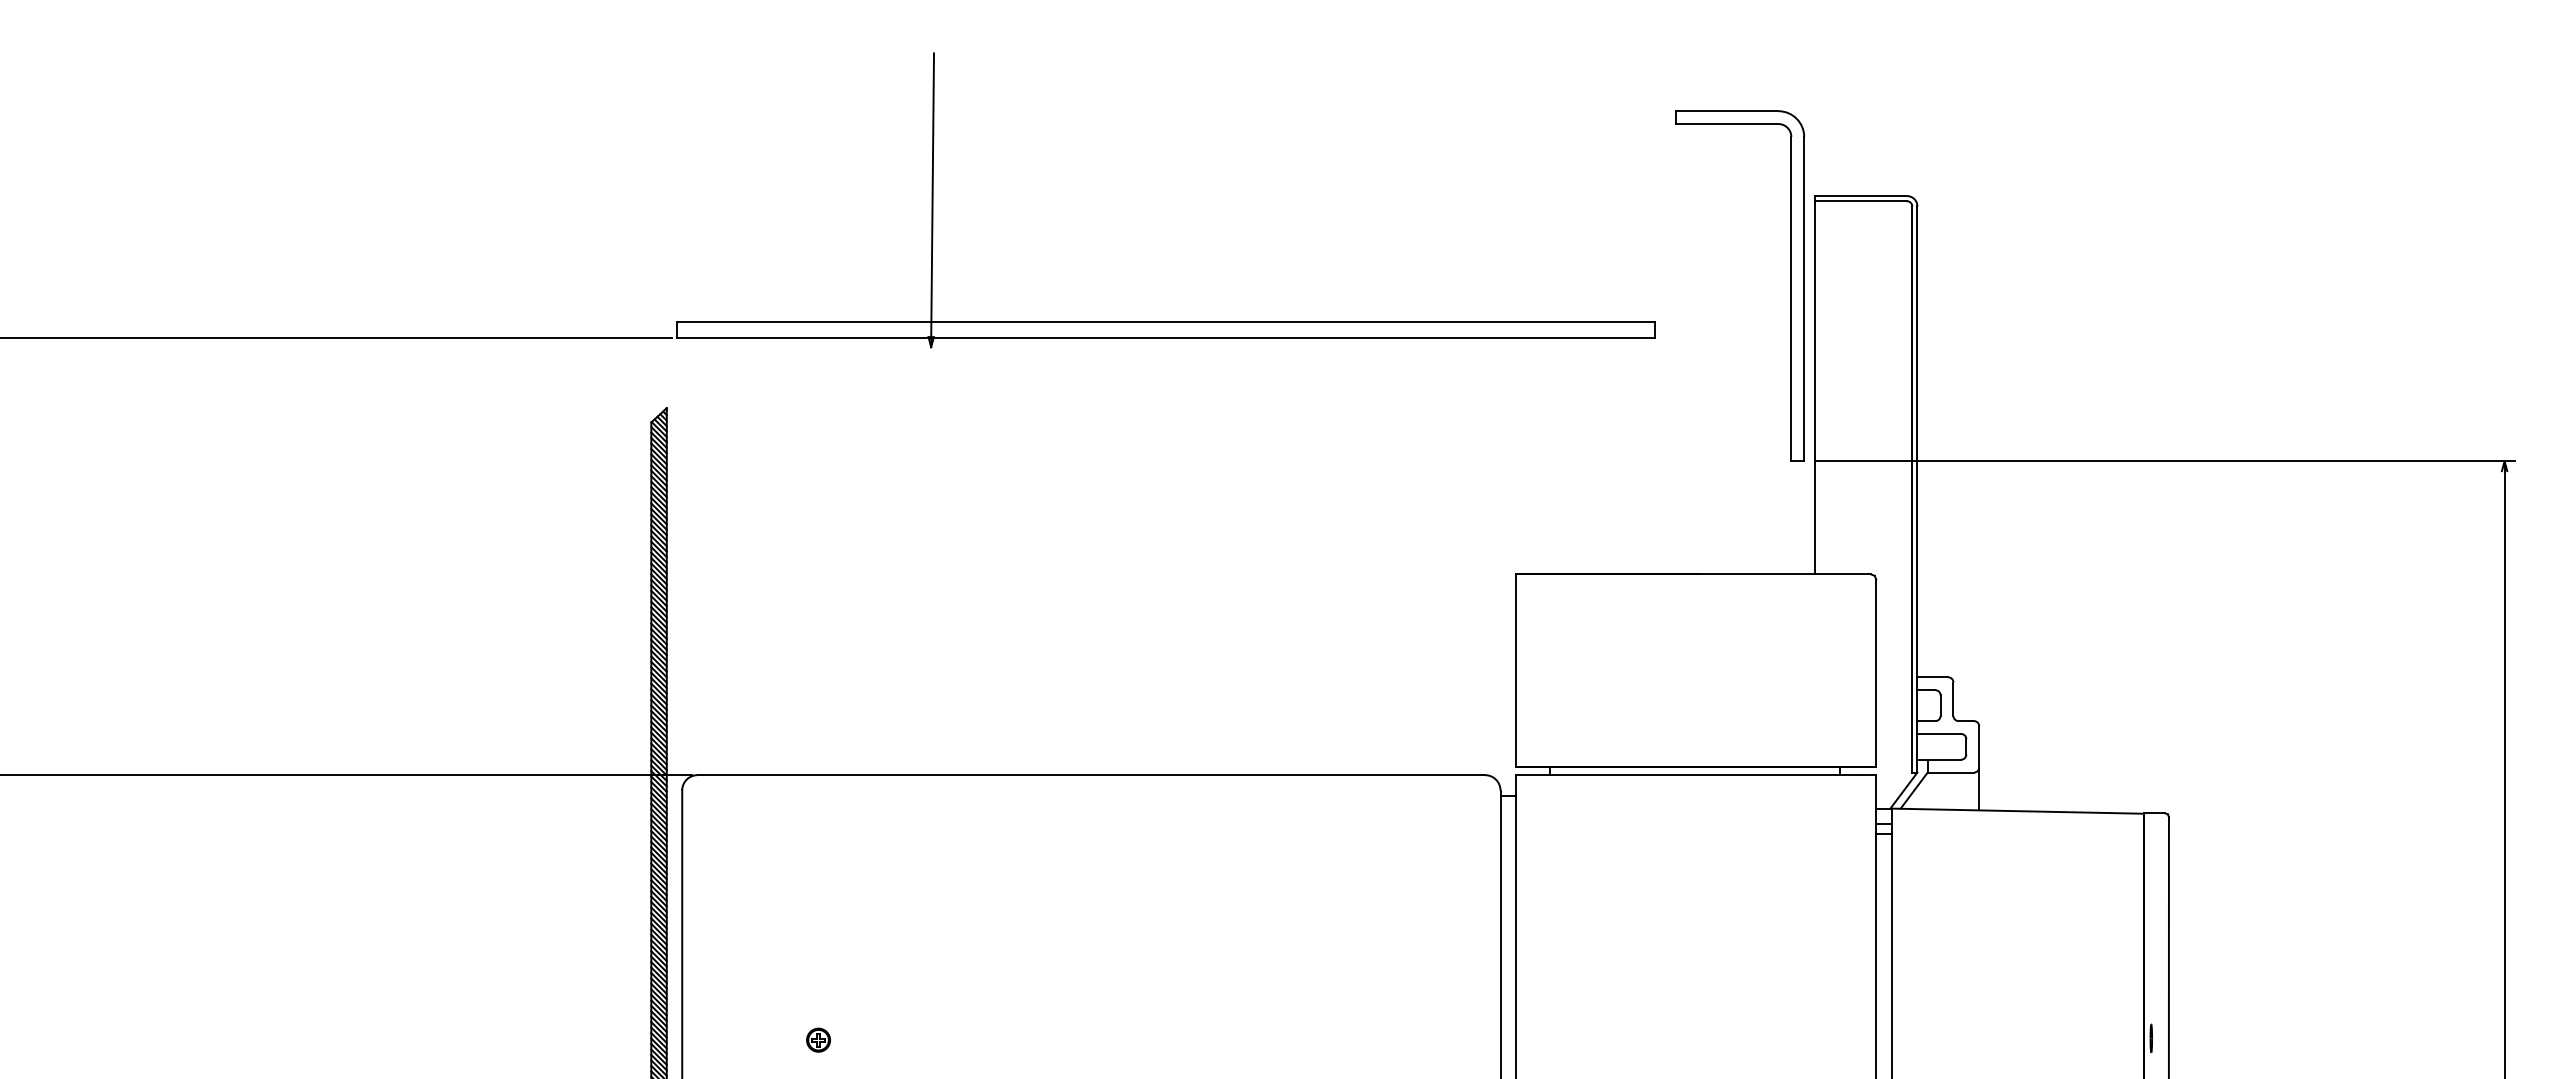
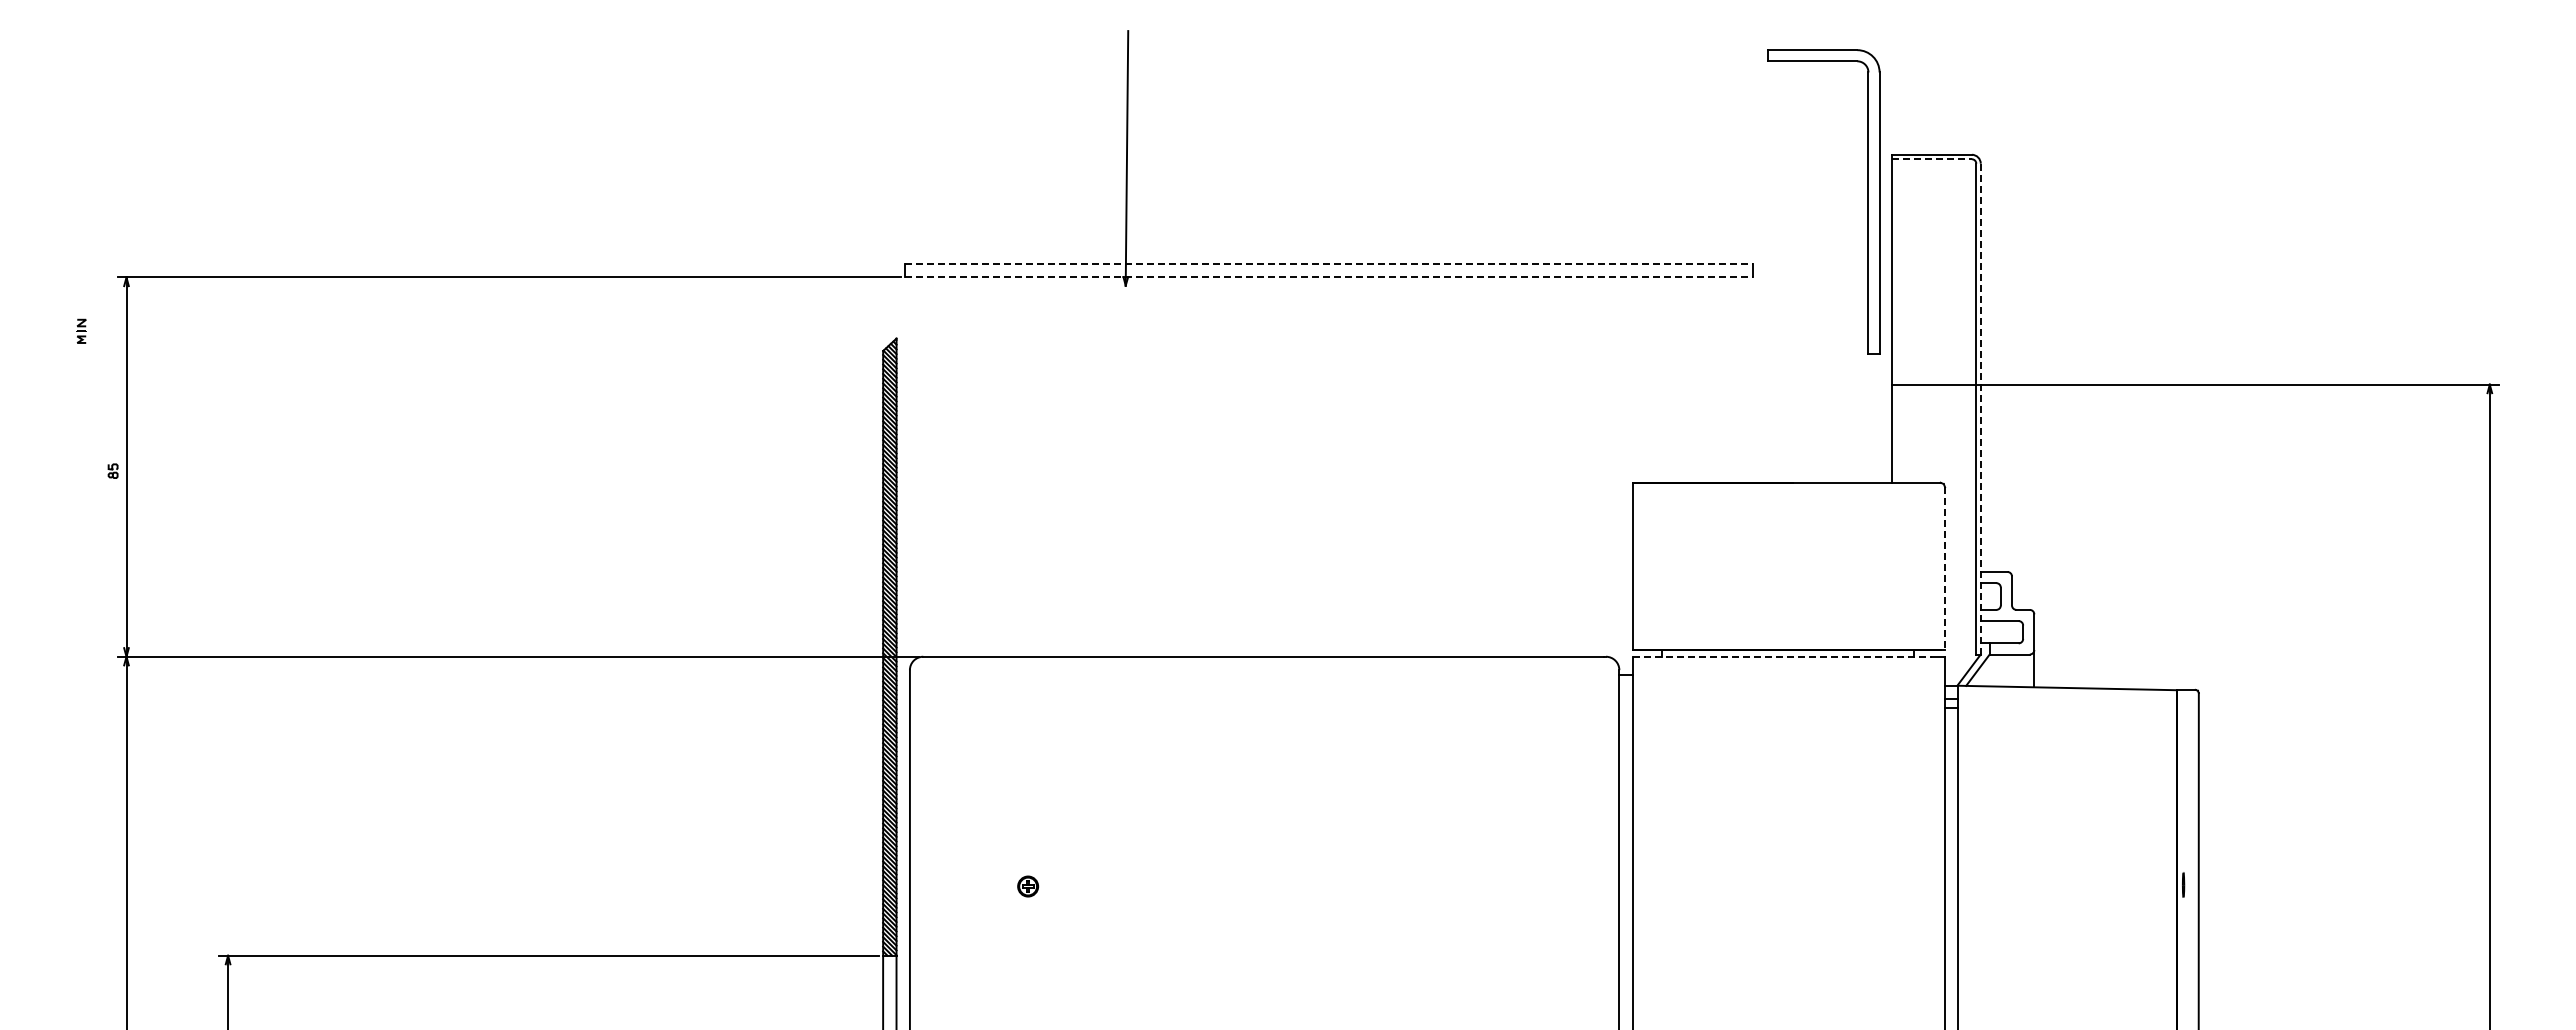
line: (1861, 201) -> (1932, 159), solid -> dashed
part: (1790, 285) -> (1867, 201), moved
line: (1166, 322) -> (1329, 264), solid -> dashed
line: (1166, 337) -> (1329, 277), solid -> dashed
line: (1917, 489) -> (1980, 409), solid -> dashed
line: (1876, 674) -> (1945, 569), solid -> dashed
line: (1688, 774) -> (1782, 656), solid -> dashed

